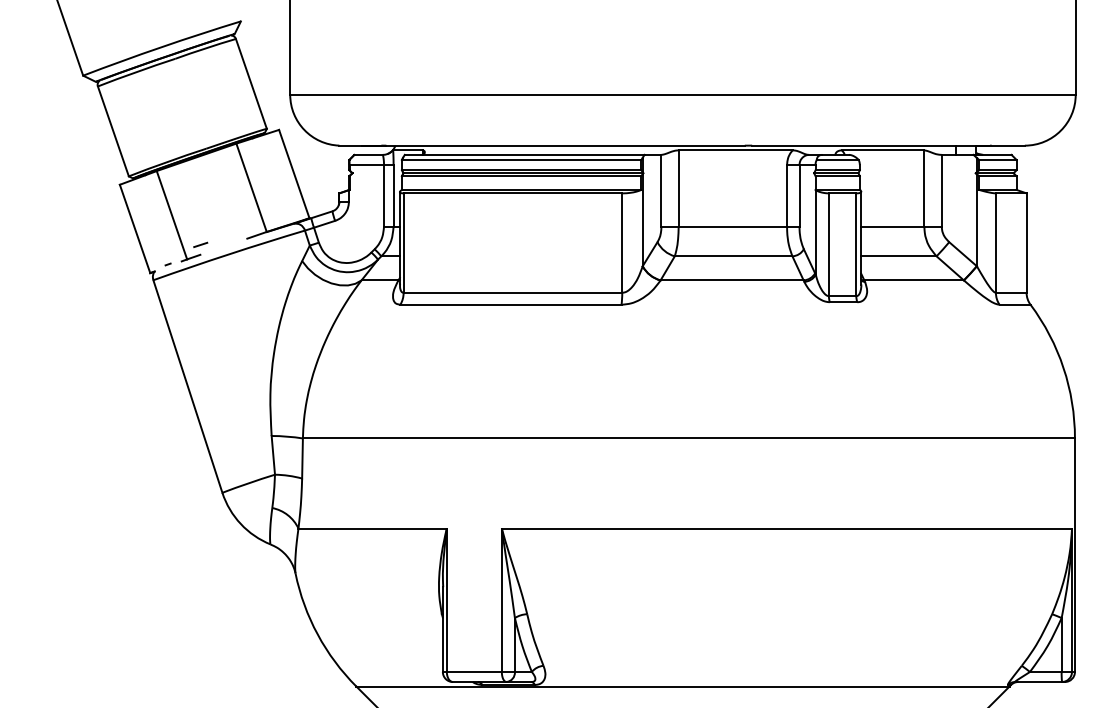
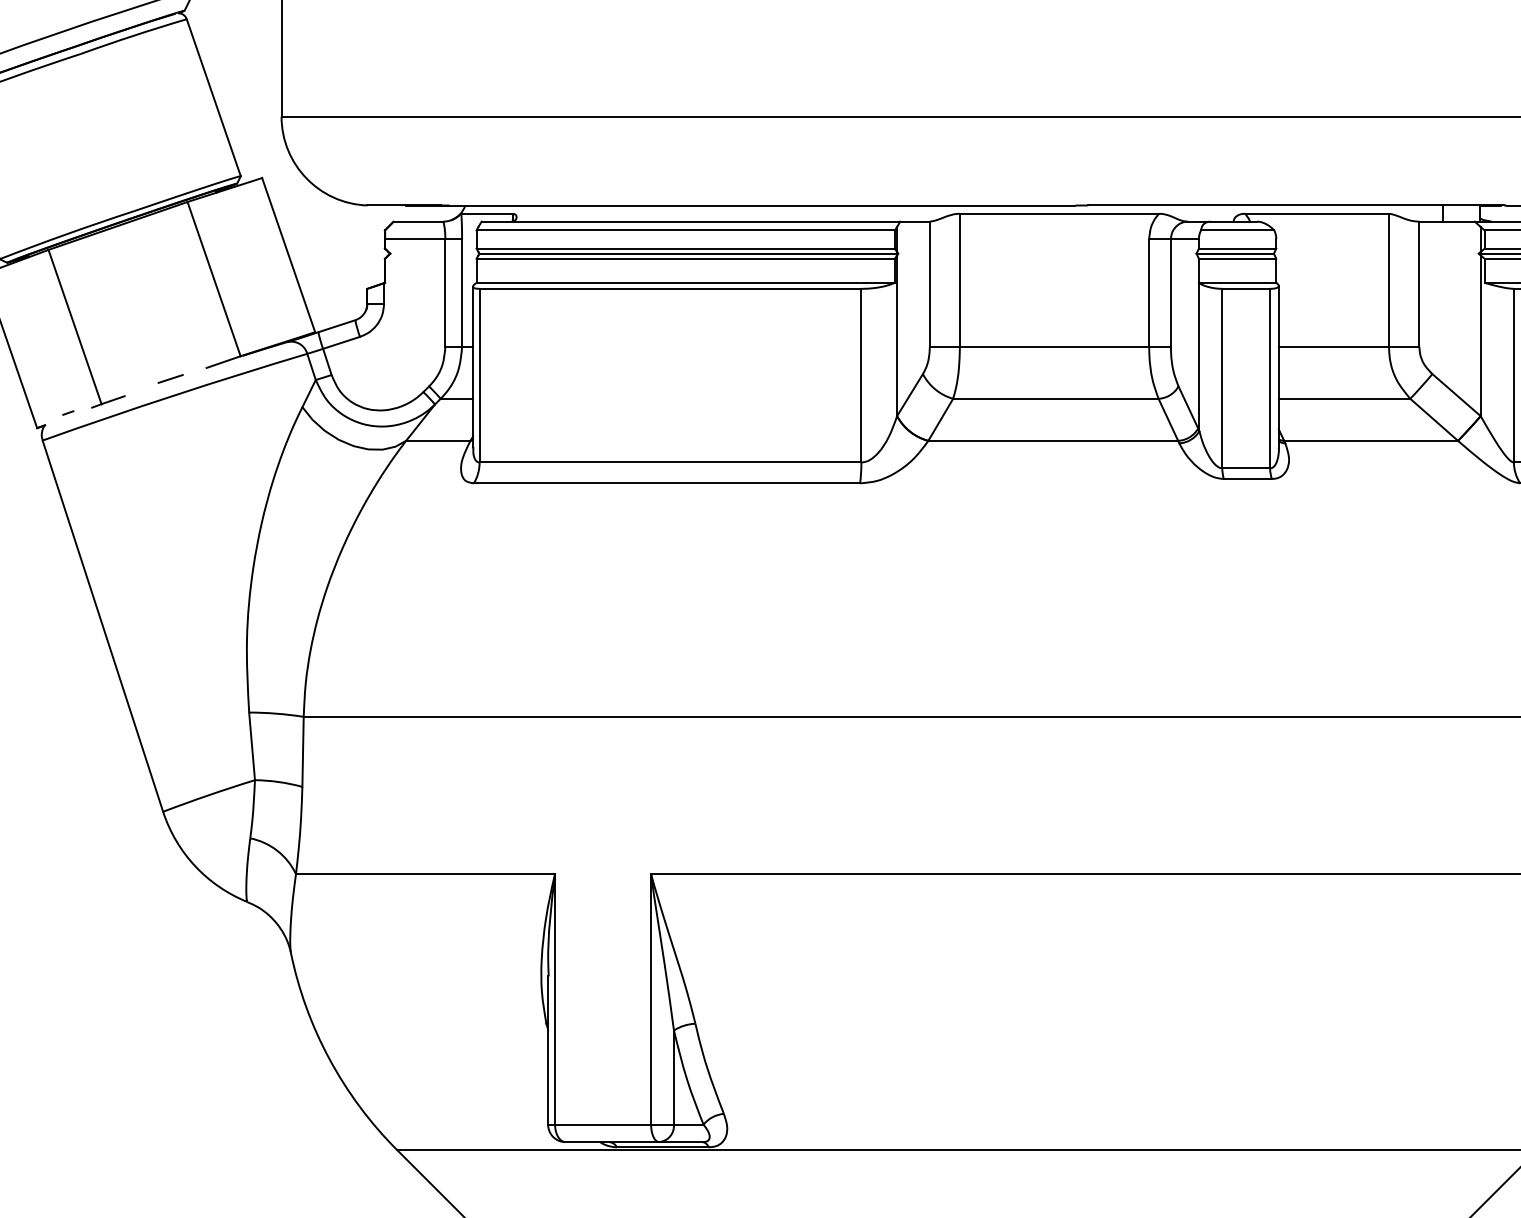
line: (200, 244) -> (170, 378), moved

